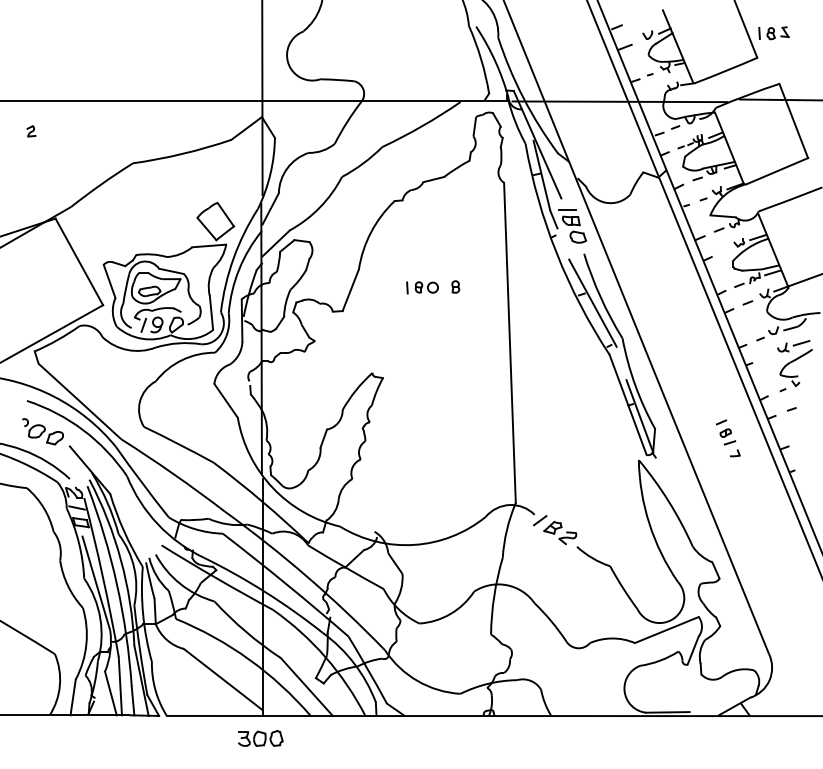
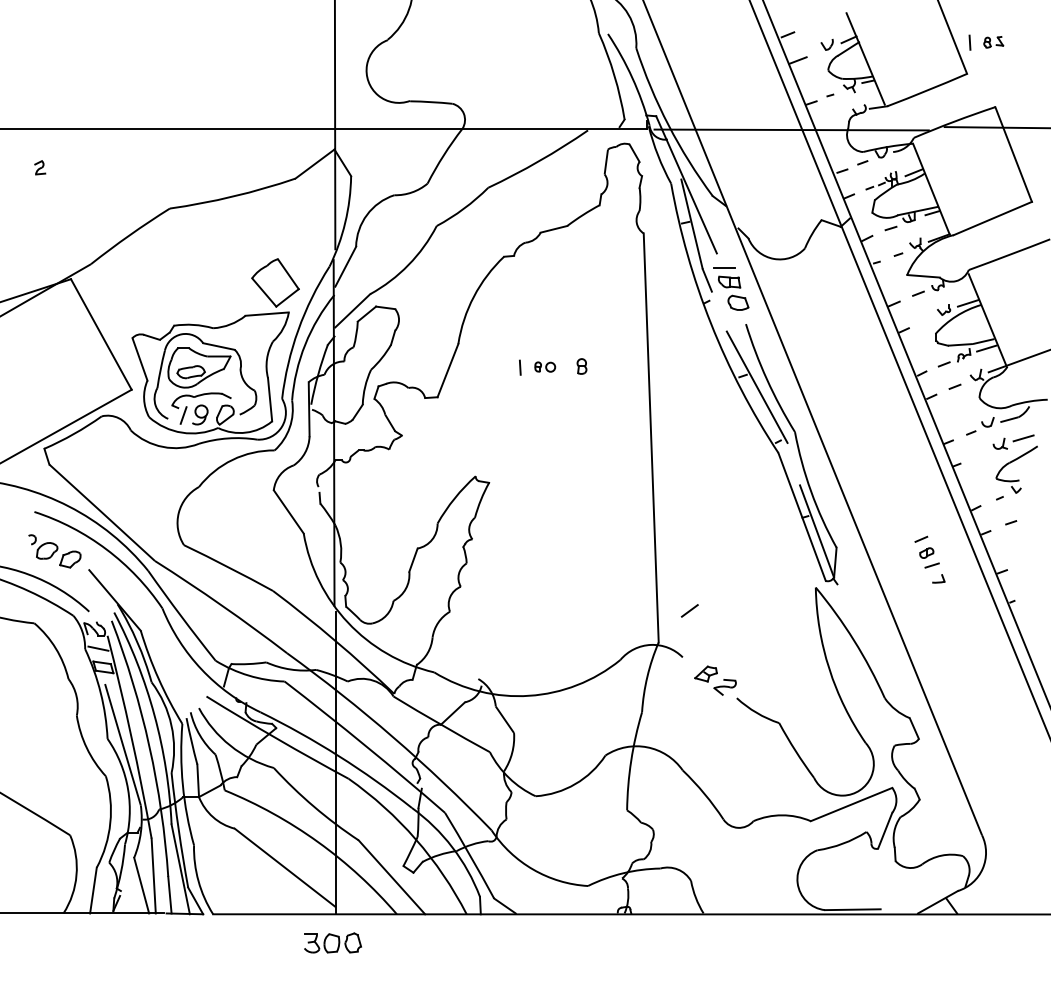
part: (777, 32) -> (993, 41), size x0.7
part: (427, 287) -> (545, 366), size x0.7
line: (539, 520) -> (689, 610), moved

